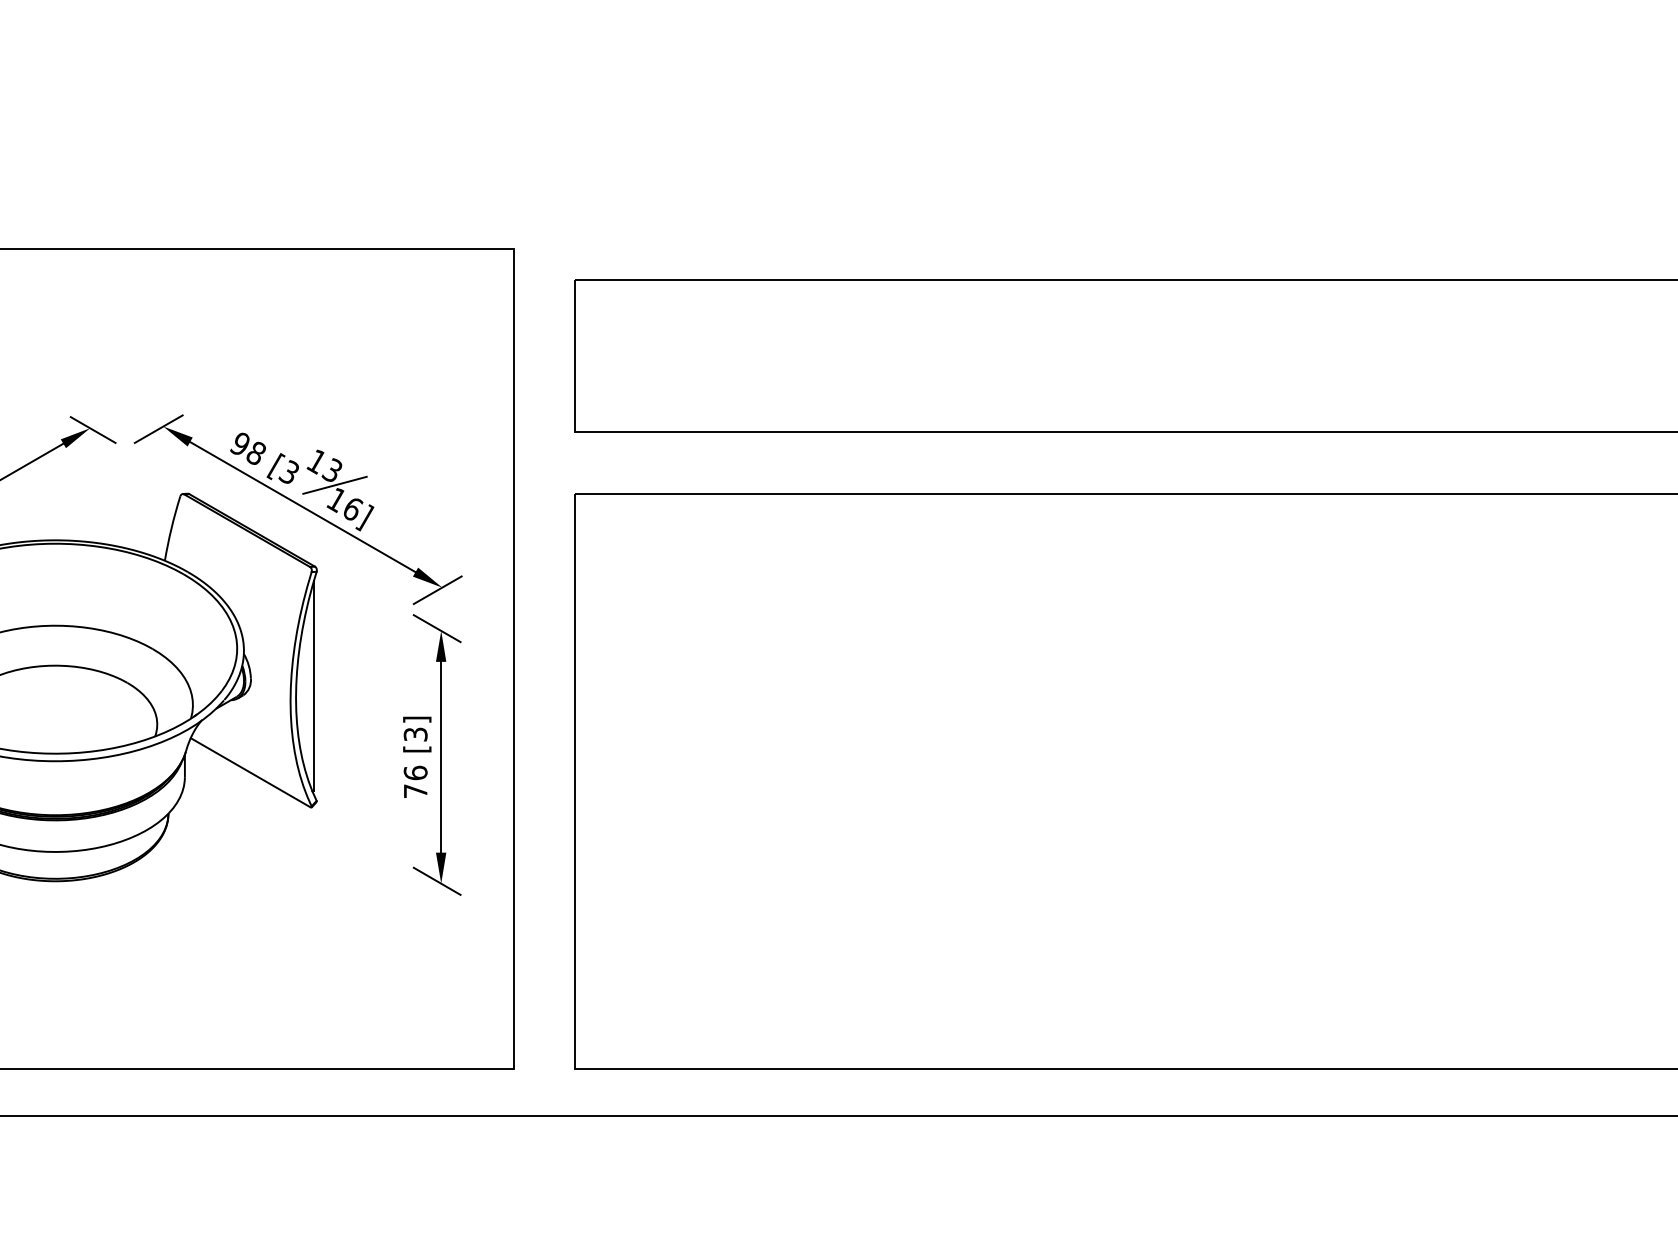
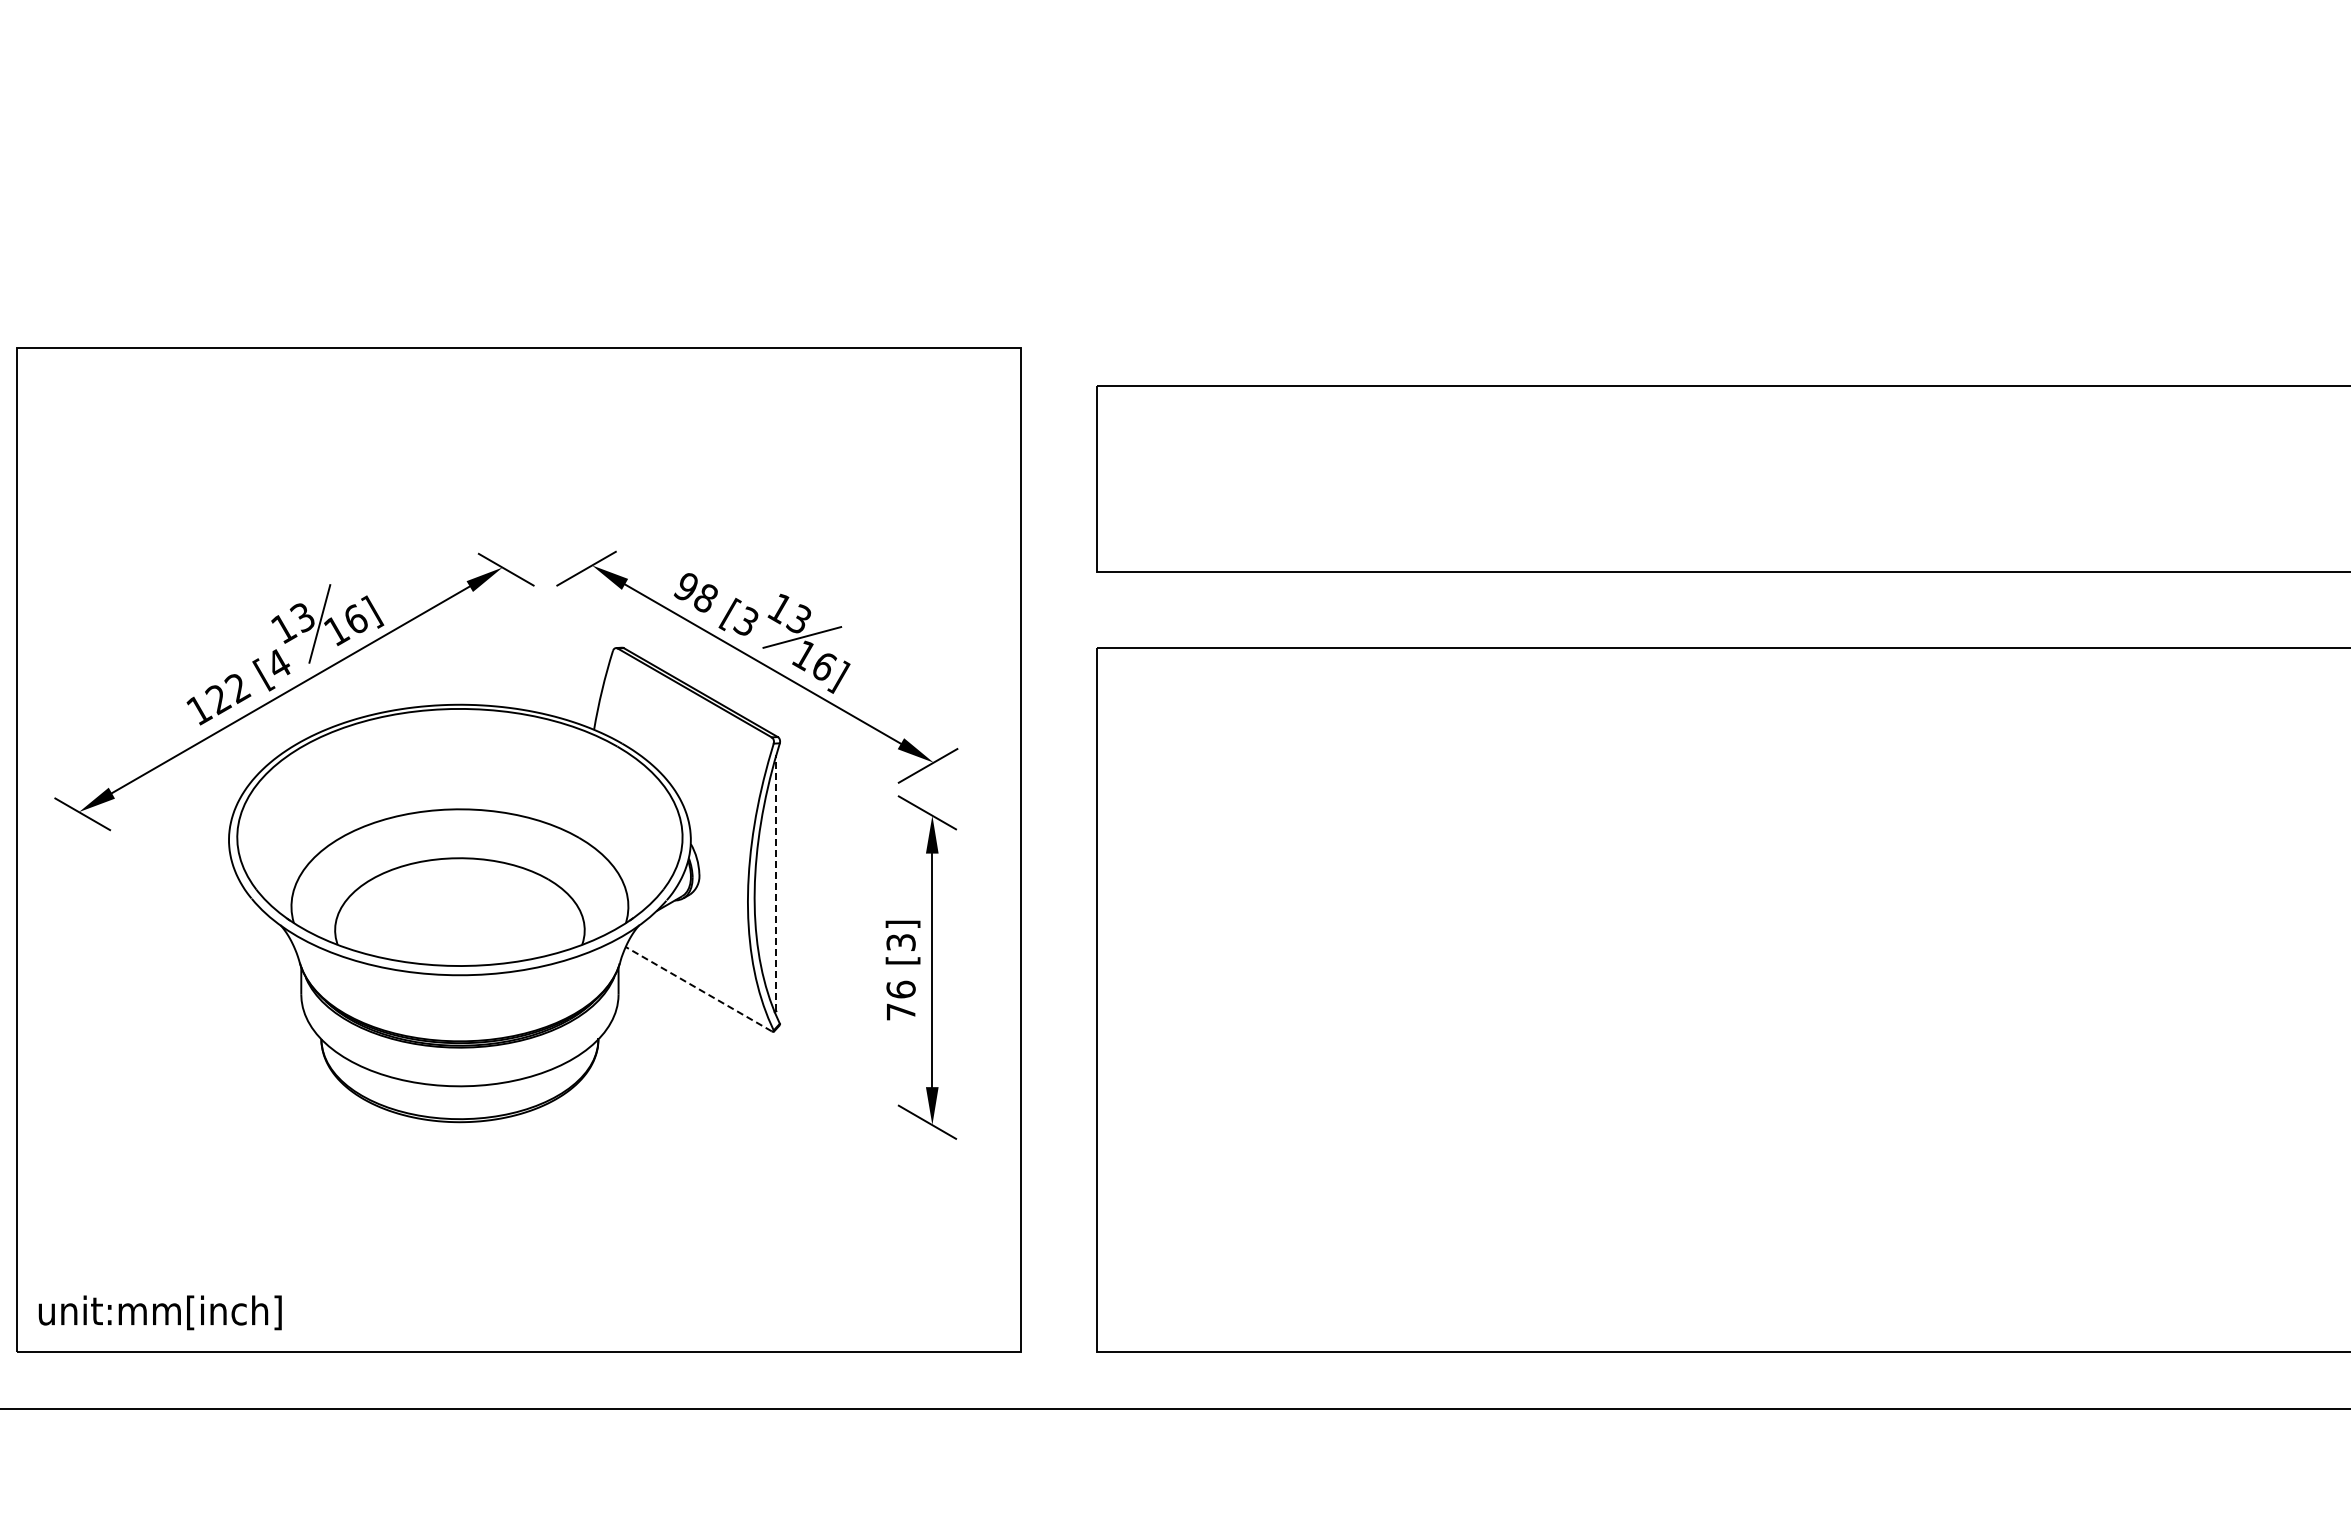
line: (313, 685) -> (776, 882), solid -> dashed
line: (250, 772) -> (698, 988), solid -> dashed

